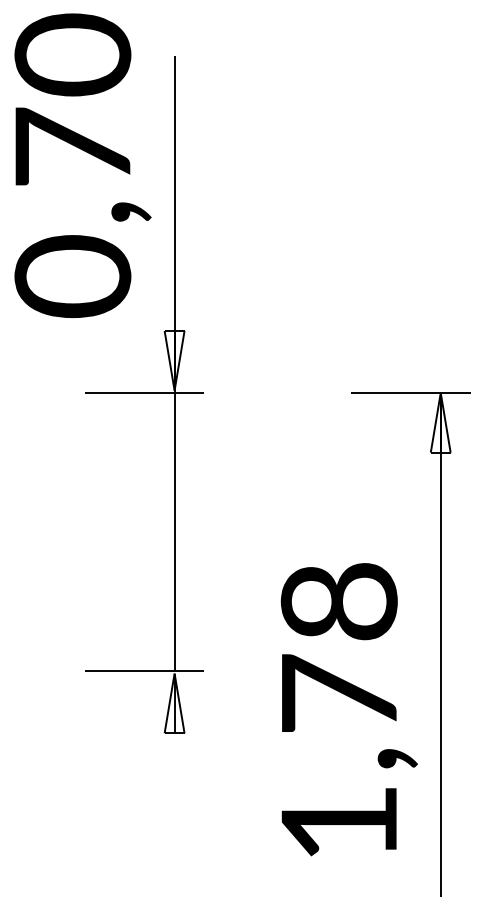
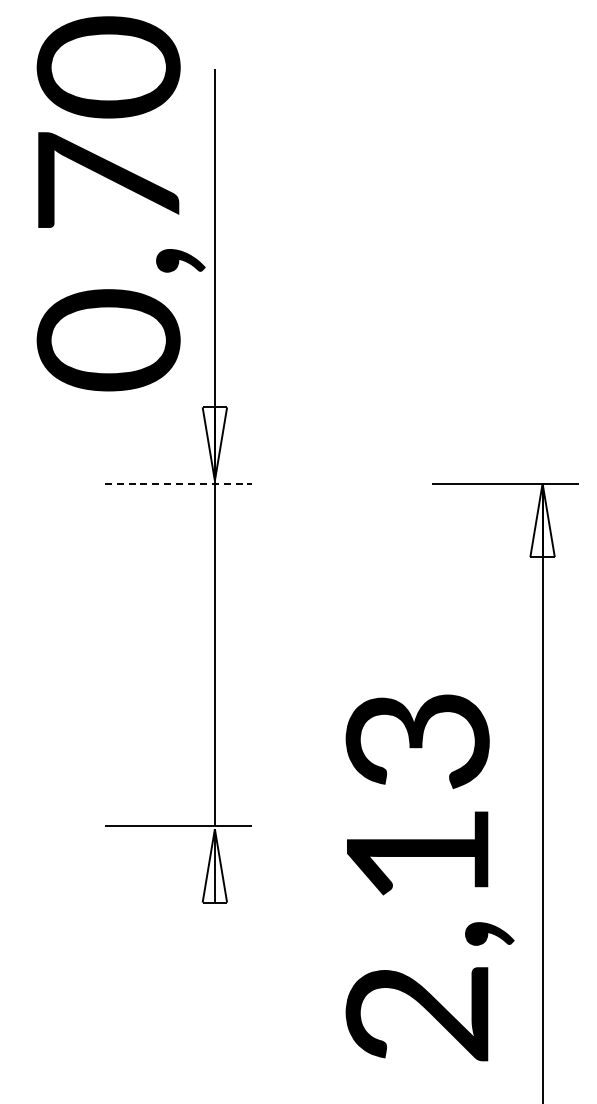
text: (82, 165) -> (120, 203), moved
line: (145, 392) -> (178, 483), solid -> dashed
text: (339, 712) -> (417, 877), 1,78 -> 2,13

